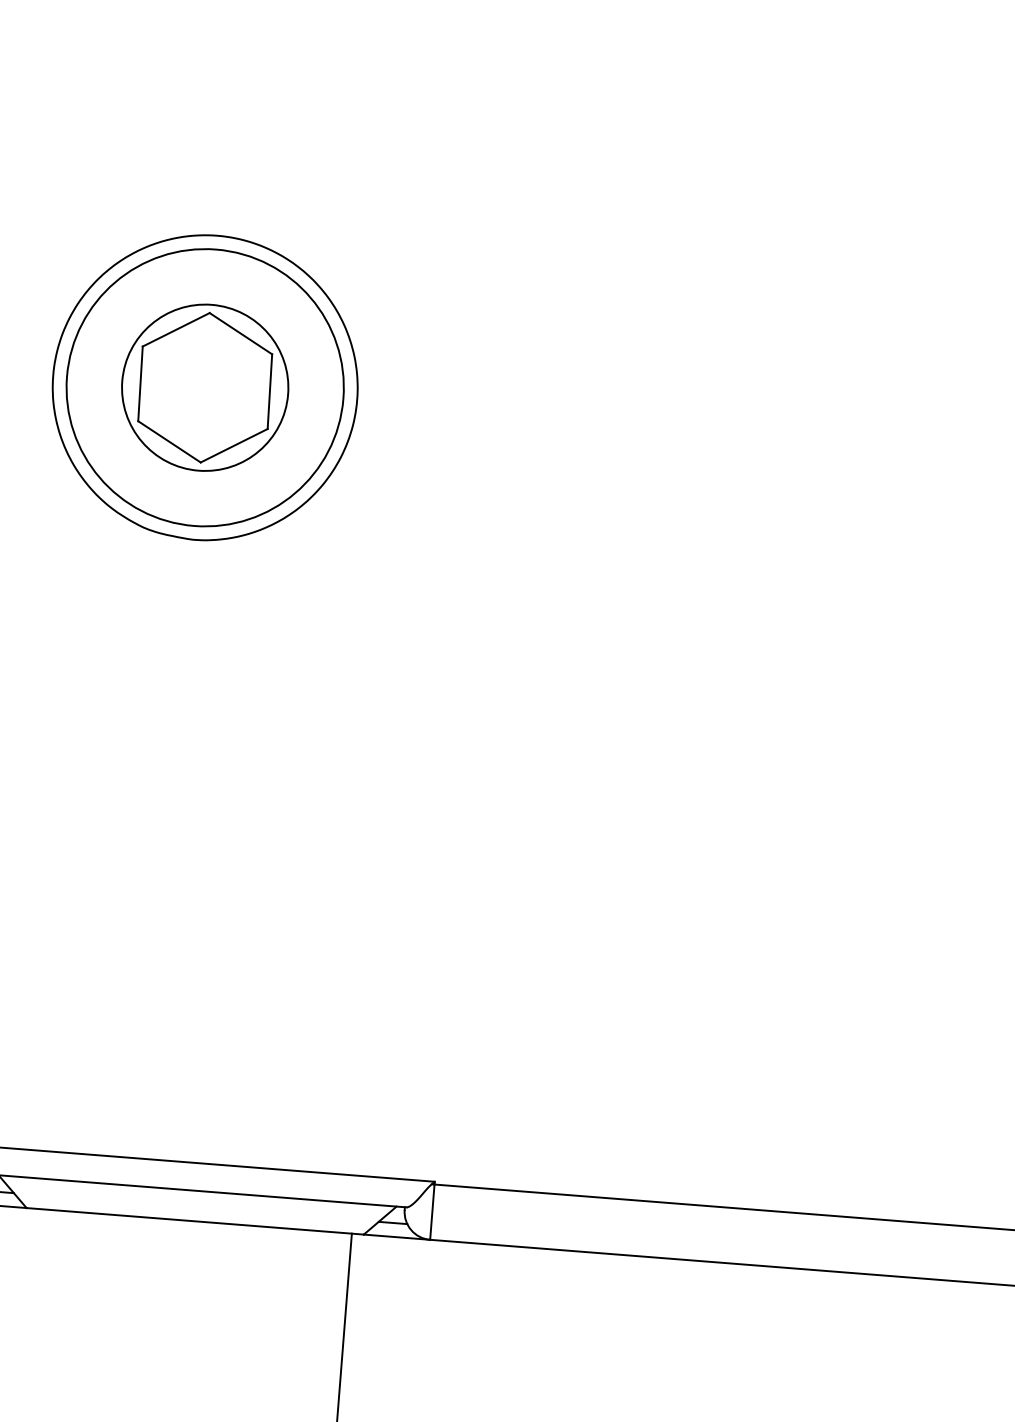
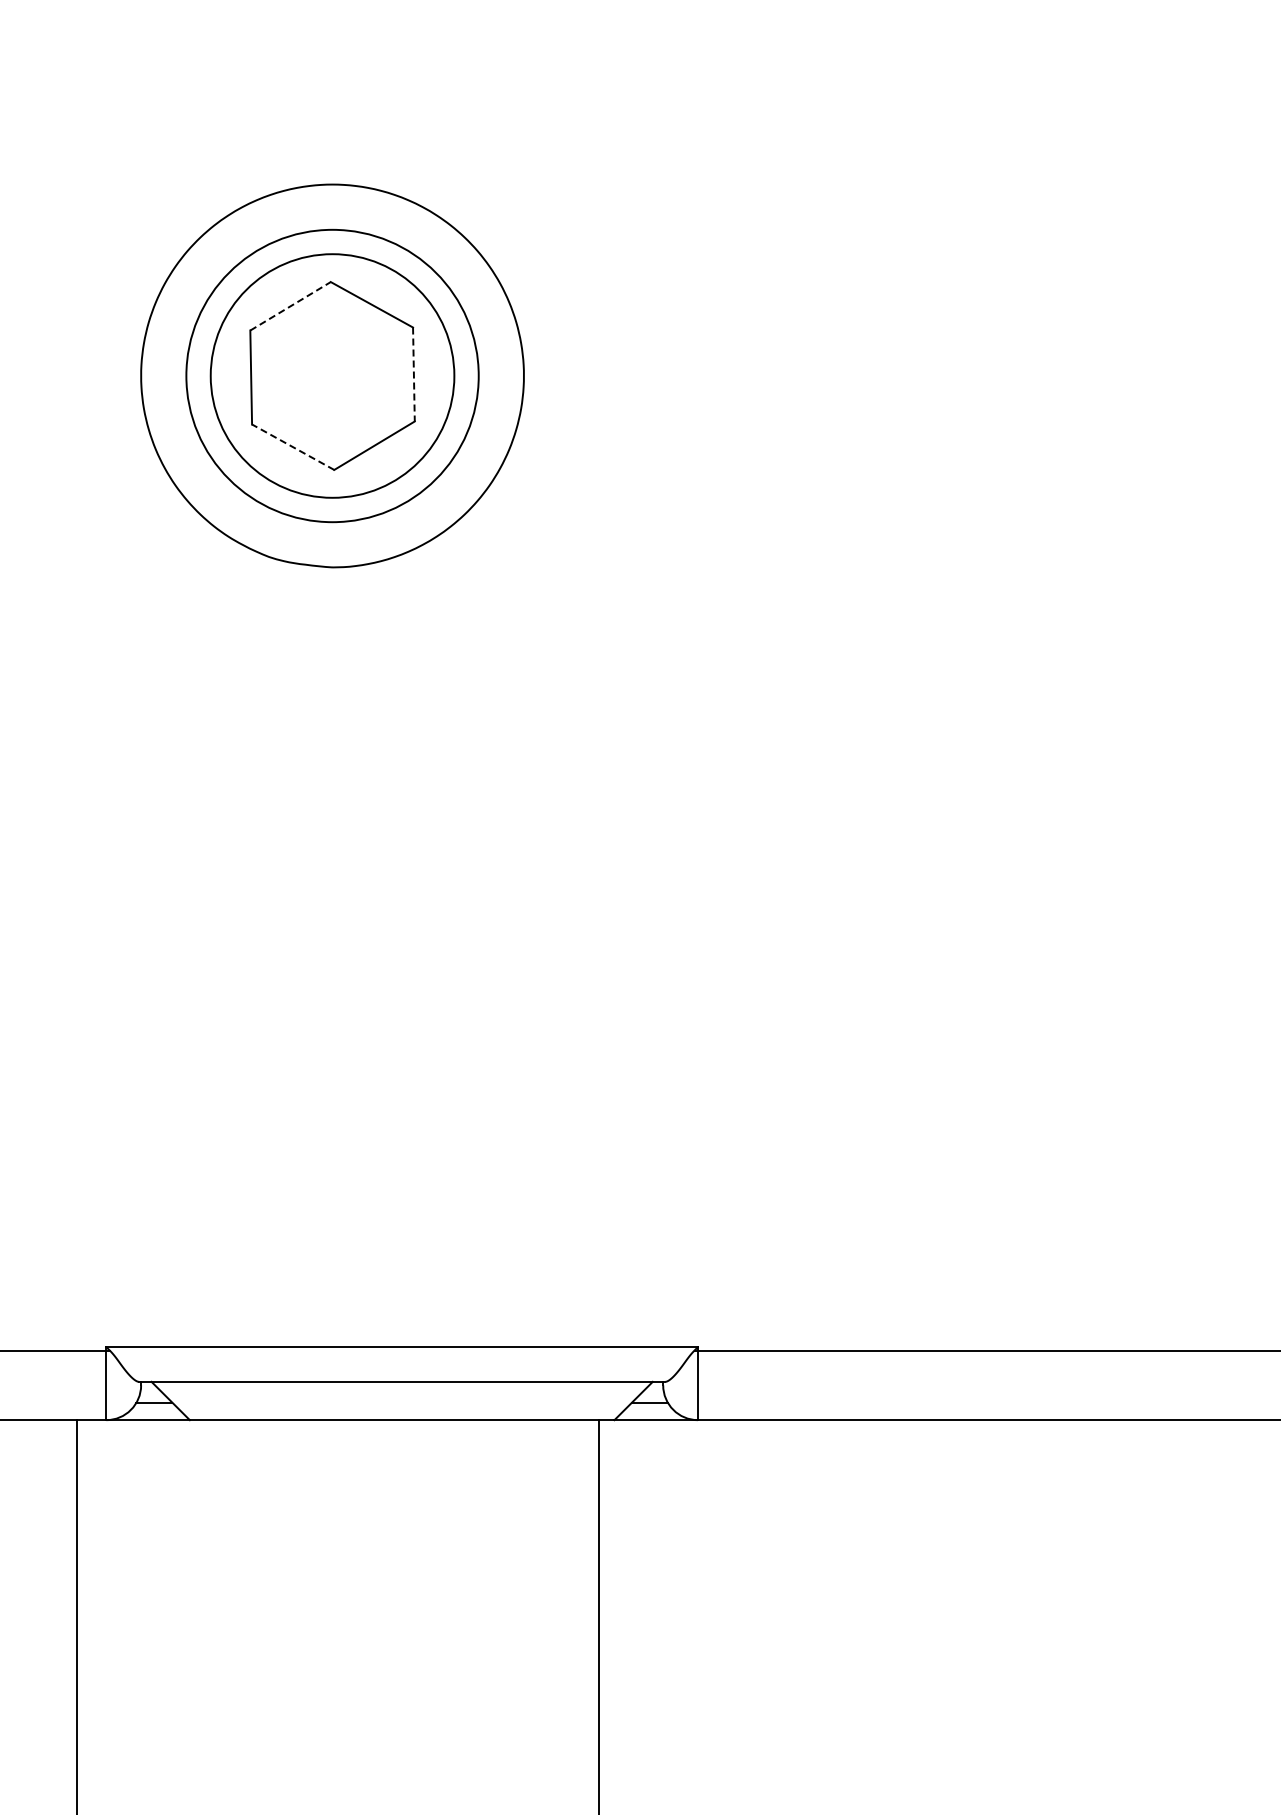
line: (176, 329) -> (290, 306), solid -> dashed
circle: (205, 387) -> (332, 375), size x0.7
circle: (205, 387) -> (332, 375), size x1.4
line: (269, 391) -> (413, 374), solid -> dashed
line: (169, 442) -> (293, 447), solid -> dashed

